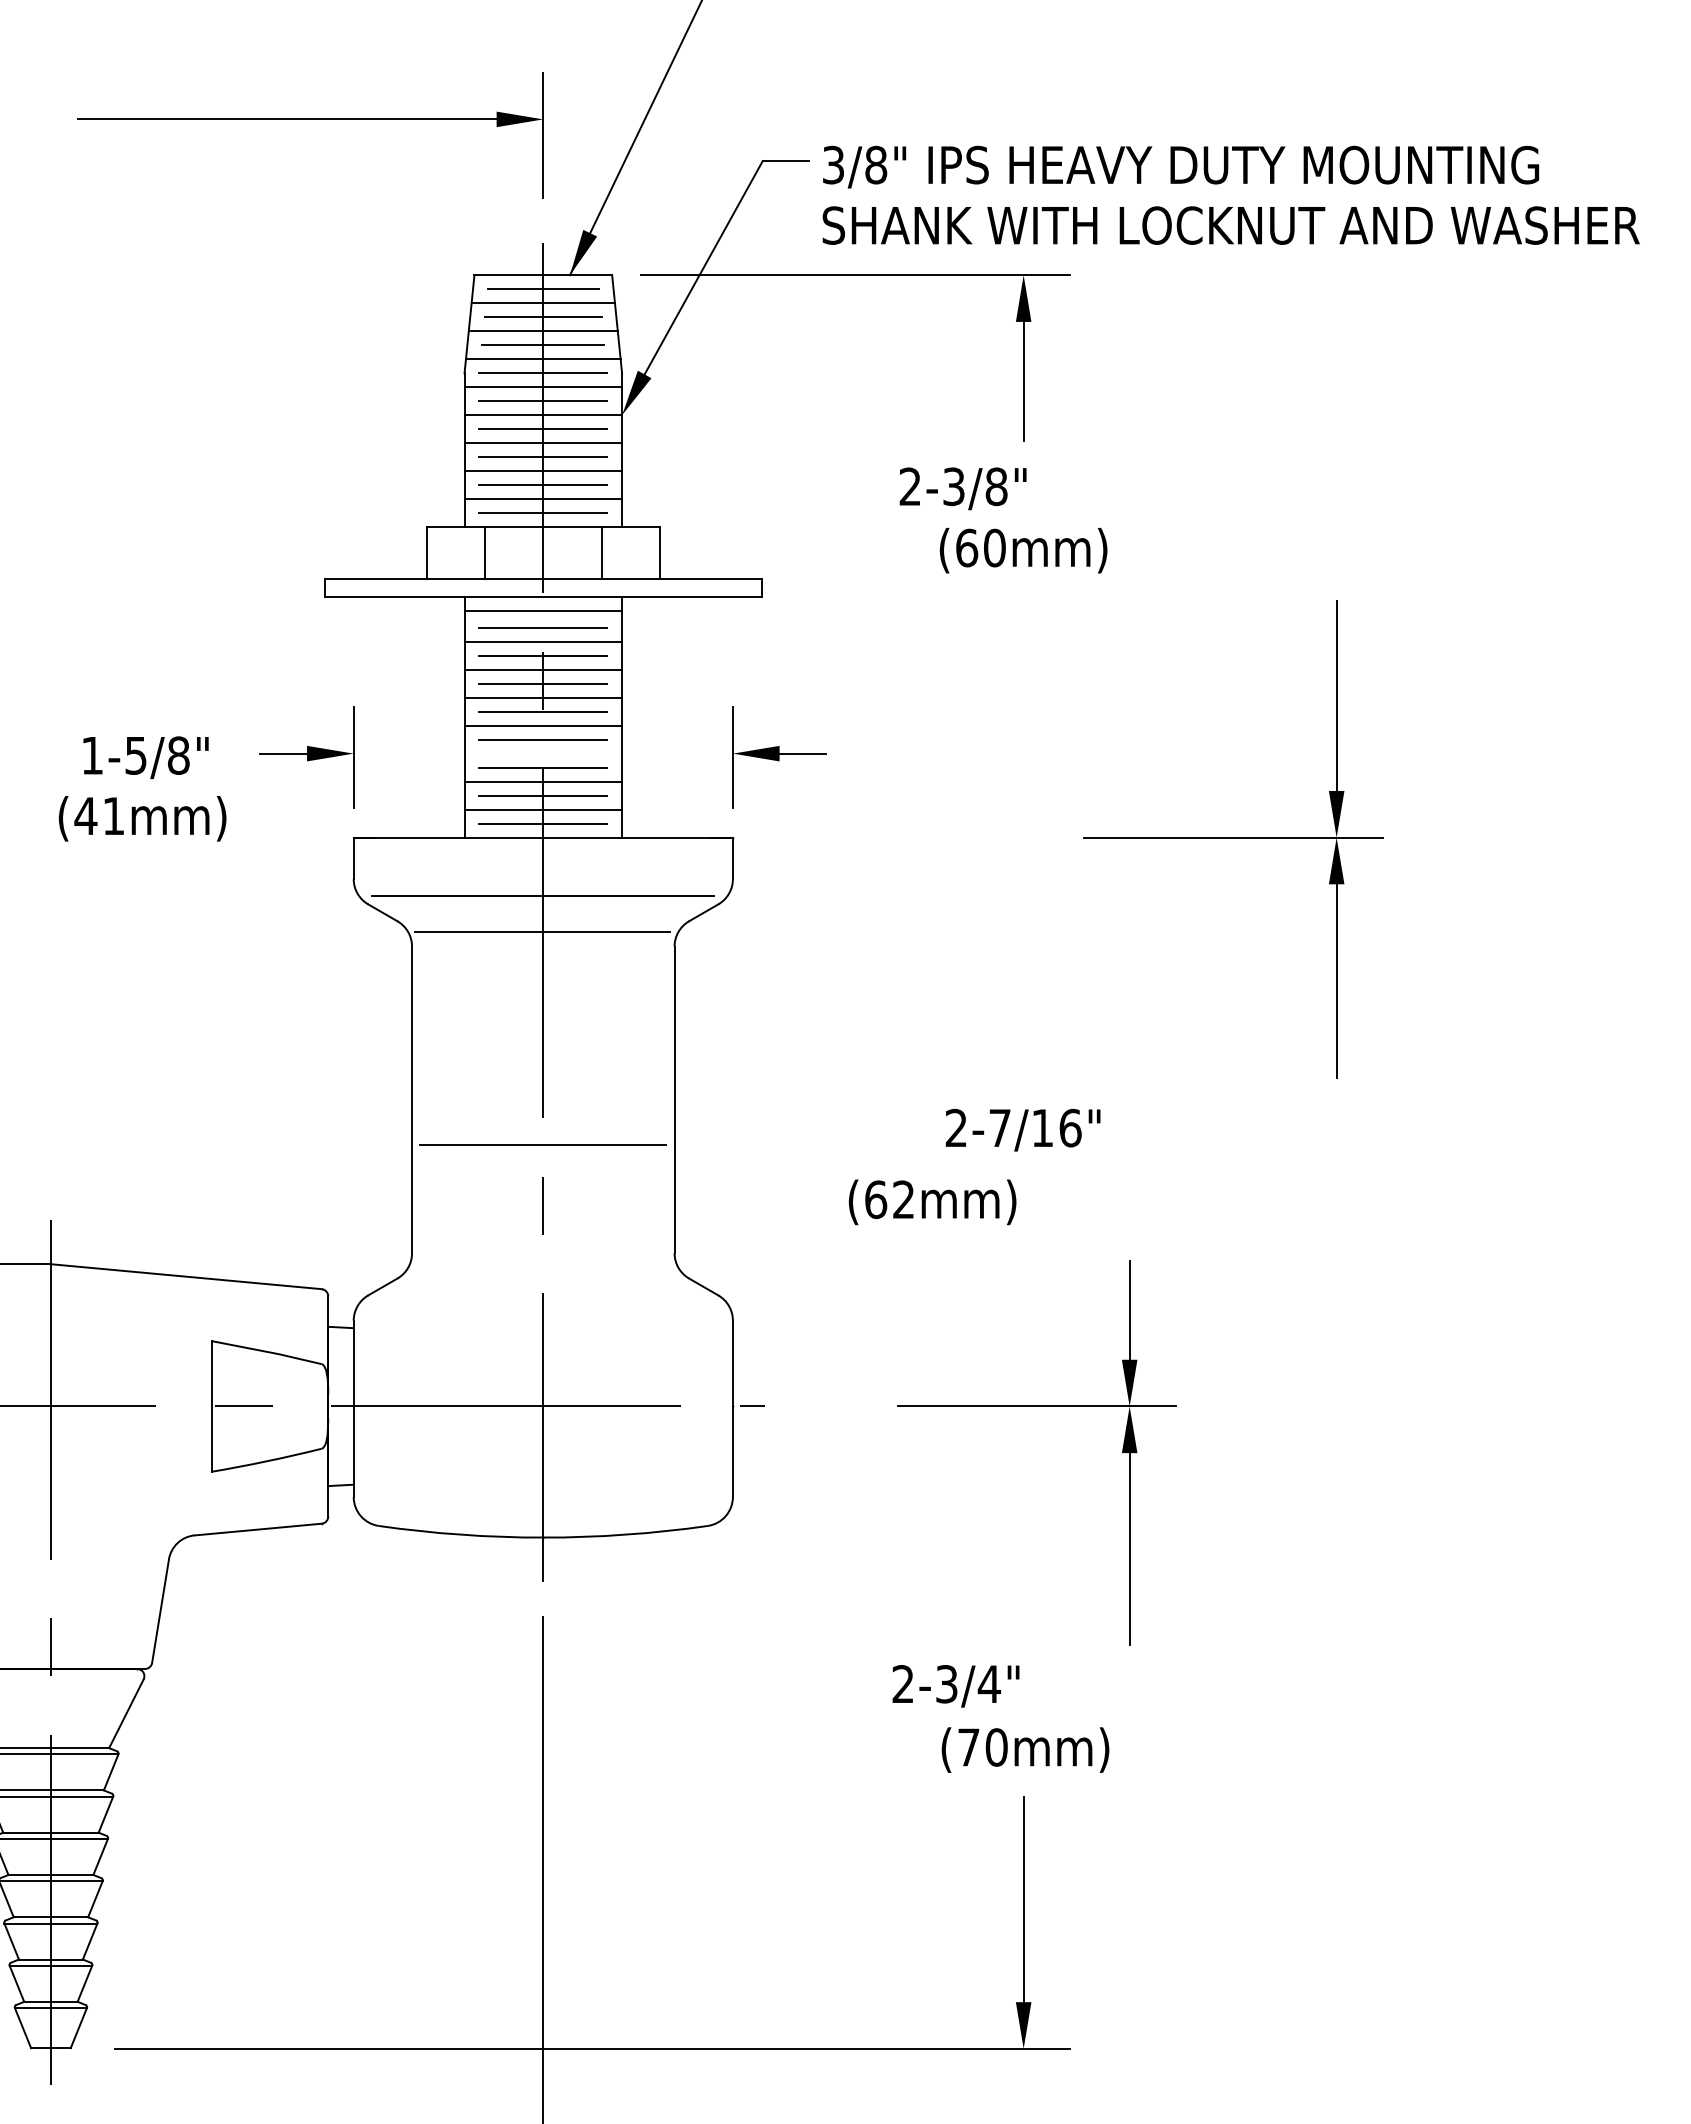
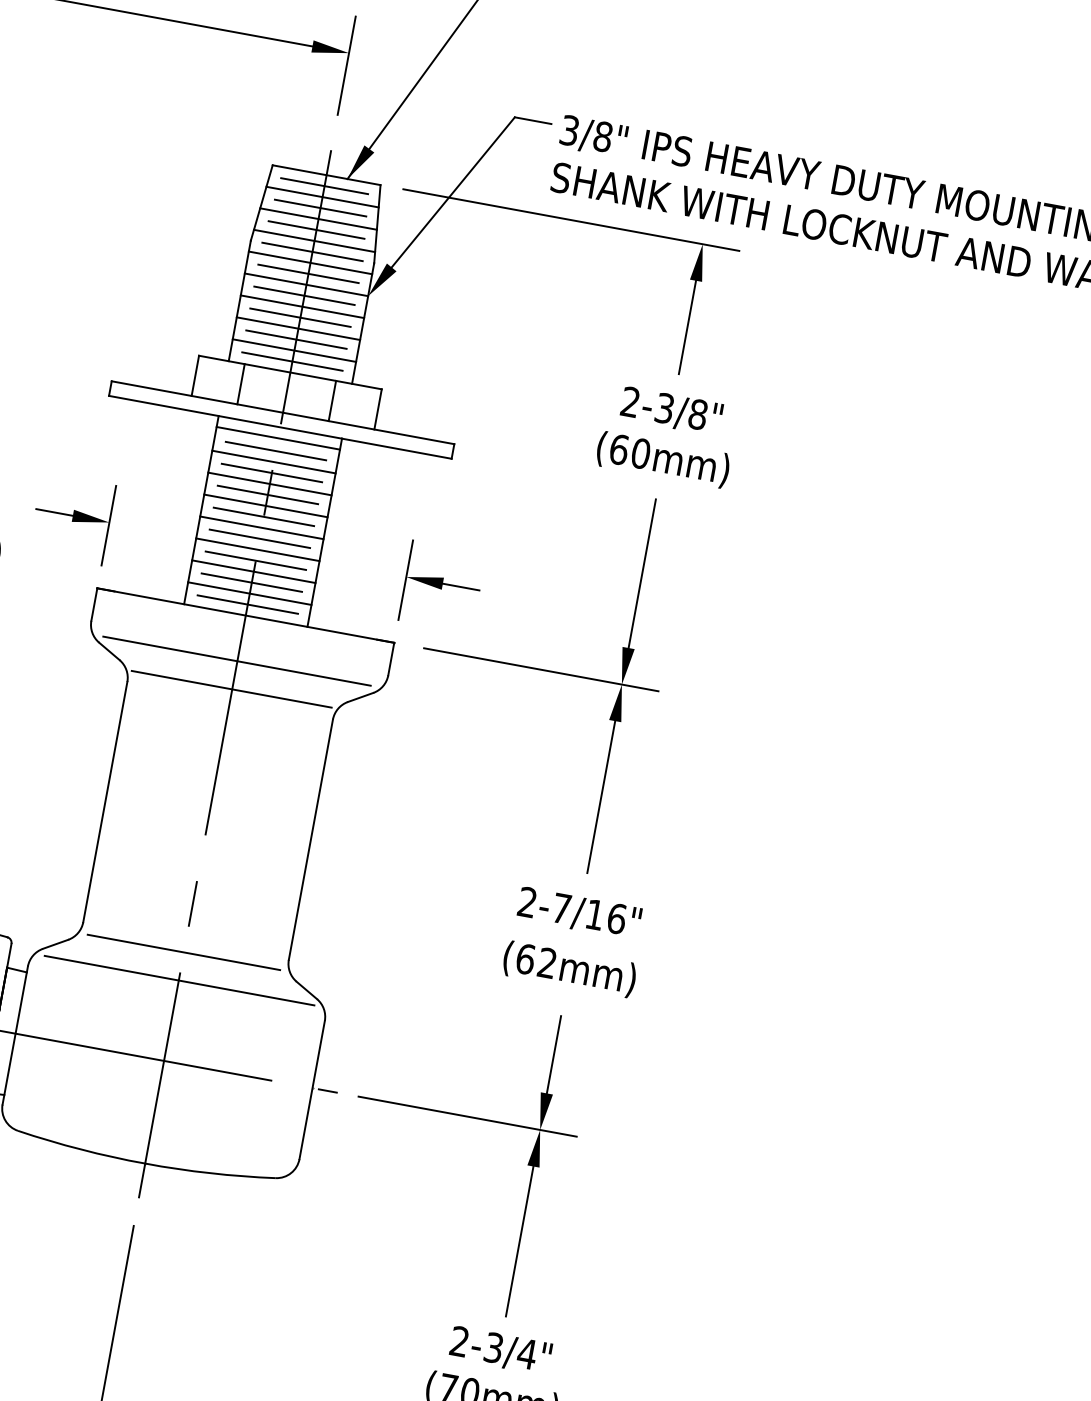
text: (962, 488) -> (671, 411), moved
line: (543, 753) -> (258, 549), added
part: (1233, 839) -> (540, 671), moved
line: (542, 1144) -> (183, 952), moved
text: (932, 1202) -> (569, 969), moved
line: (544, 1303) -> (179, 980), added
part: (1036, 1406) -> (467, 1116), moved
text: (955, 1686) -> (500, 1350), moved

